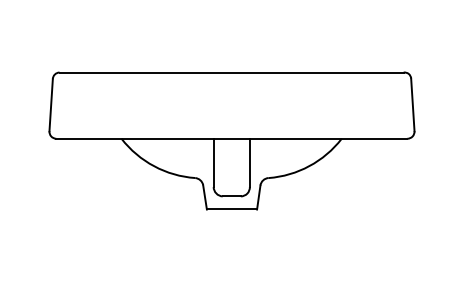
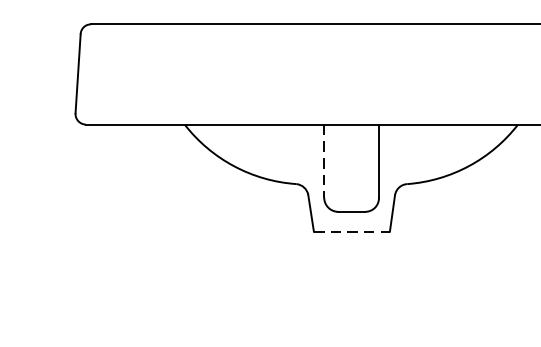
line: (213, 163) -> (323, 162), solid -> dashed
line: (232, 209) -> (352, 231), solid -> dashed

